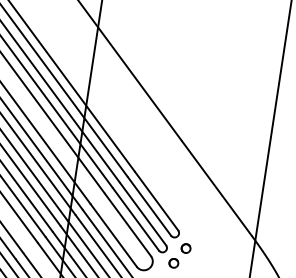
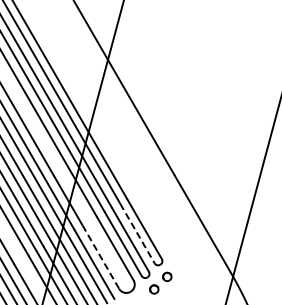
line: (149, 206) -> (137, 233), solid -> dashed
line: (113, 236) -> (100, 257), solid -> dashed

